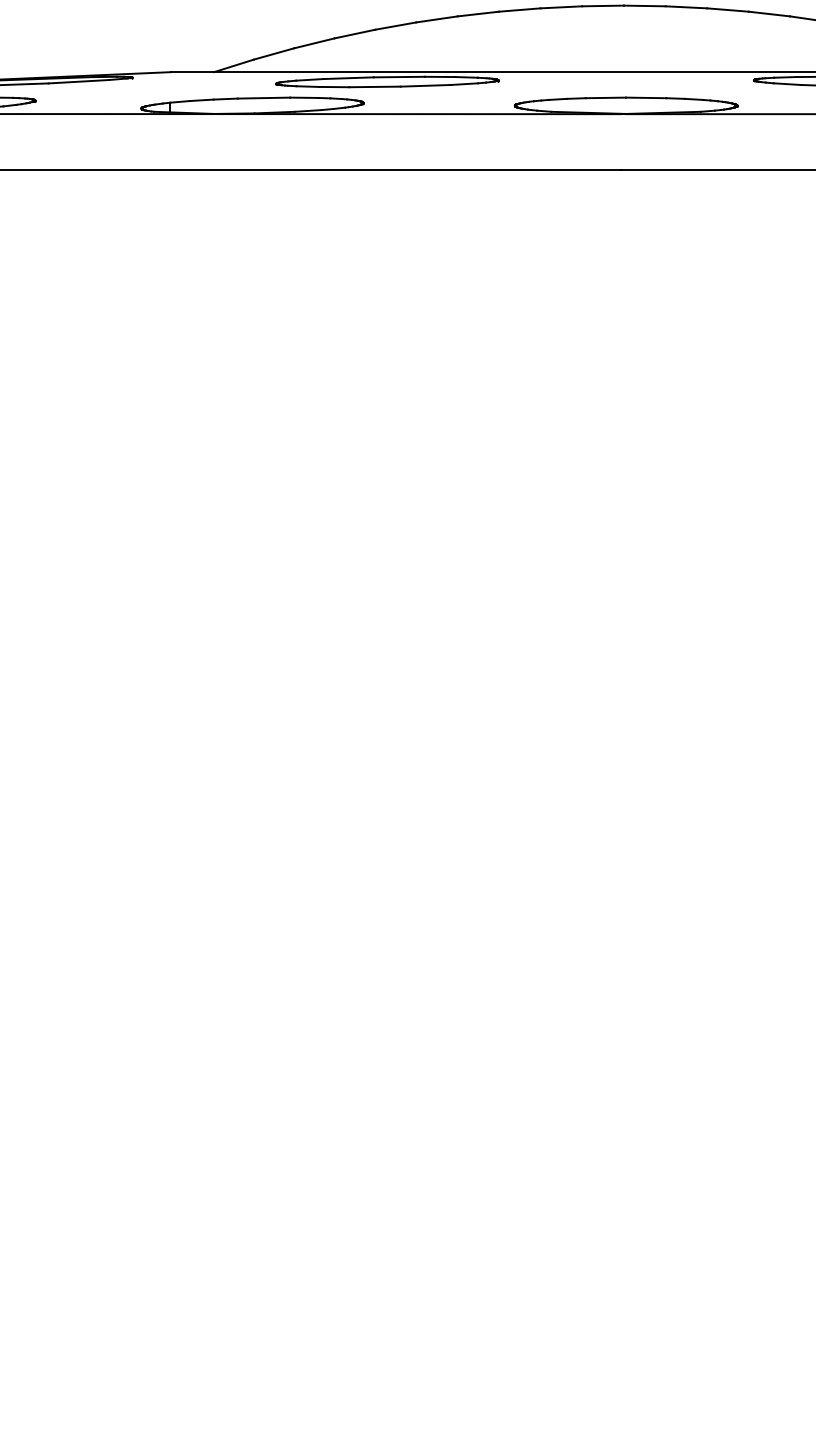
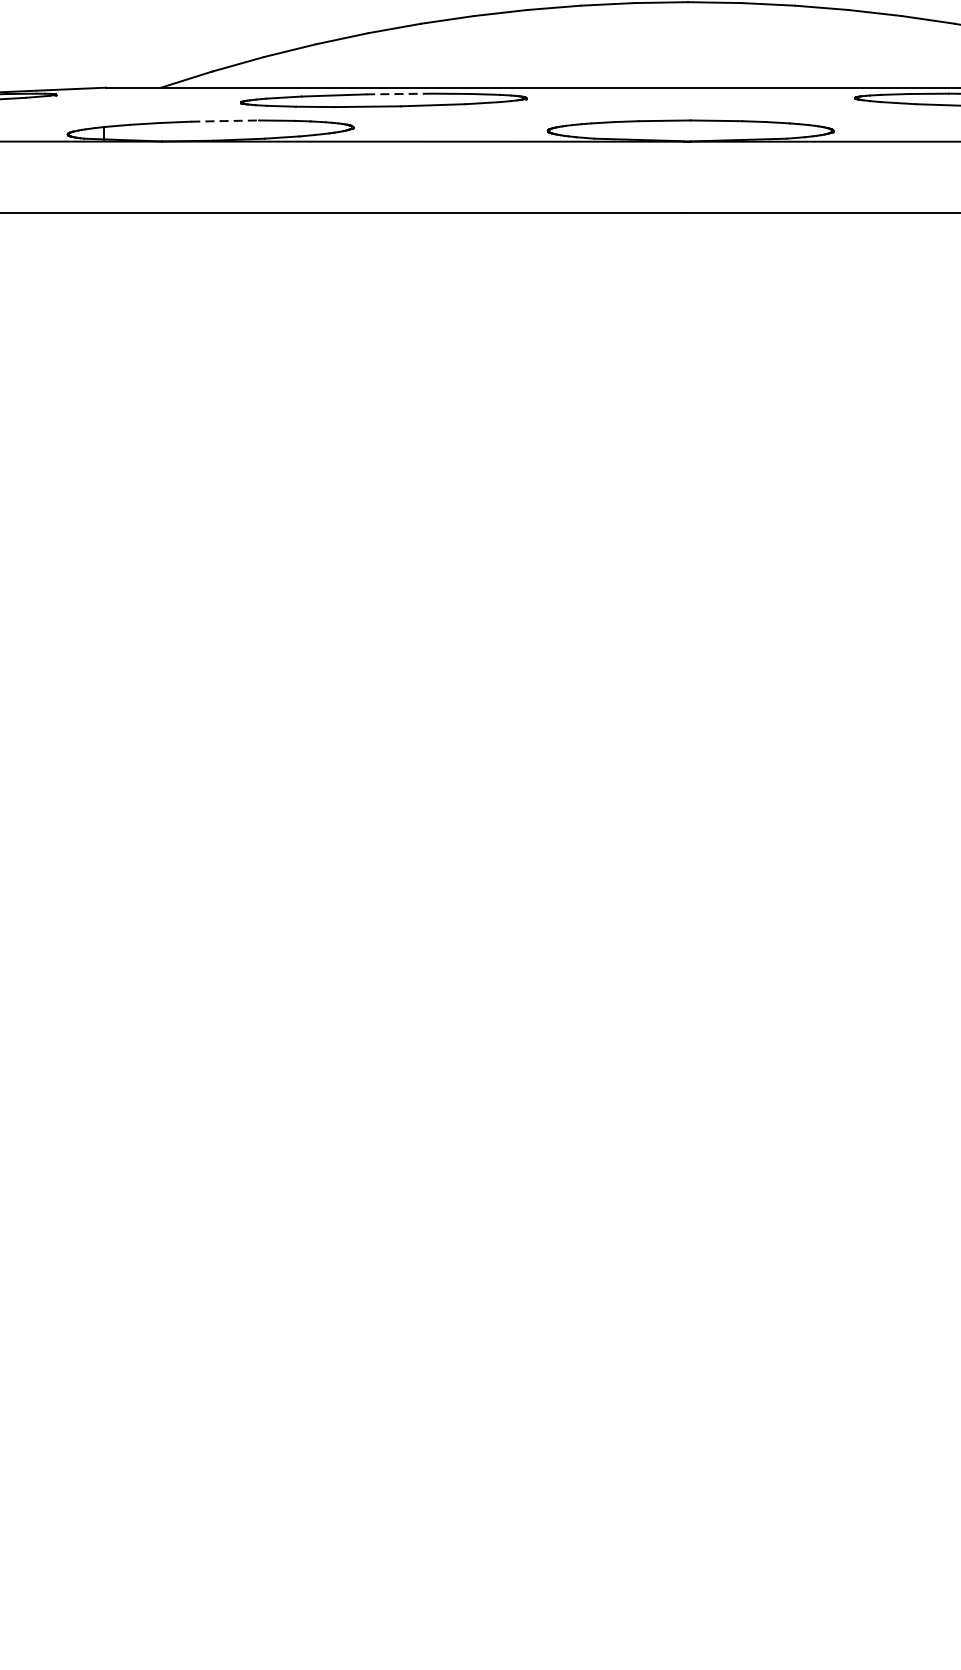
line: (399, 77) -> (399, 94), solid -> dashed
line: (264, 98) -> (225, 121), solid -> dashed

